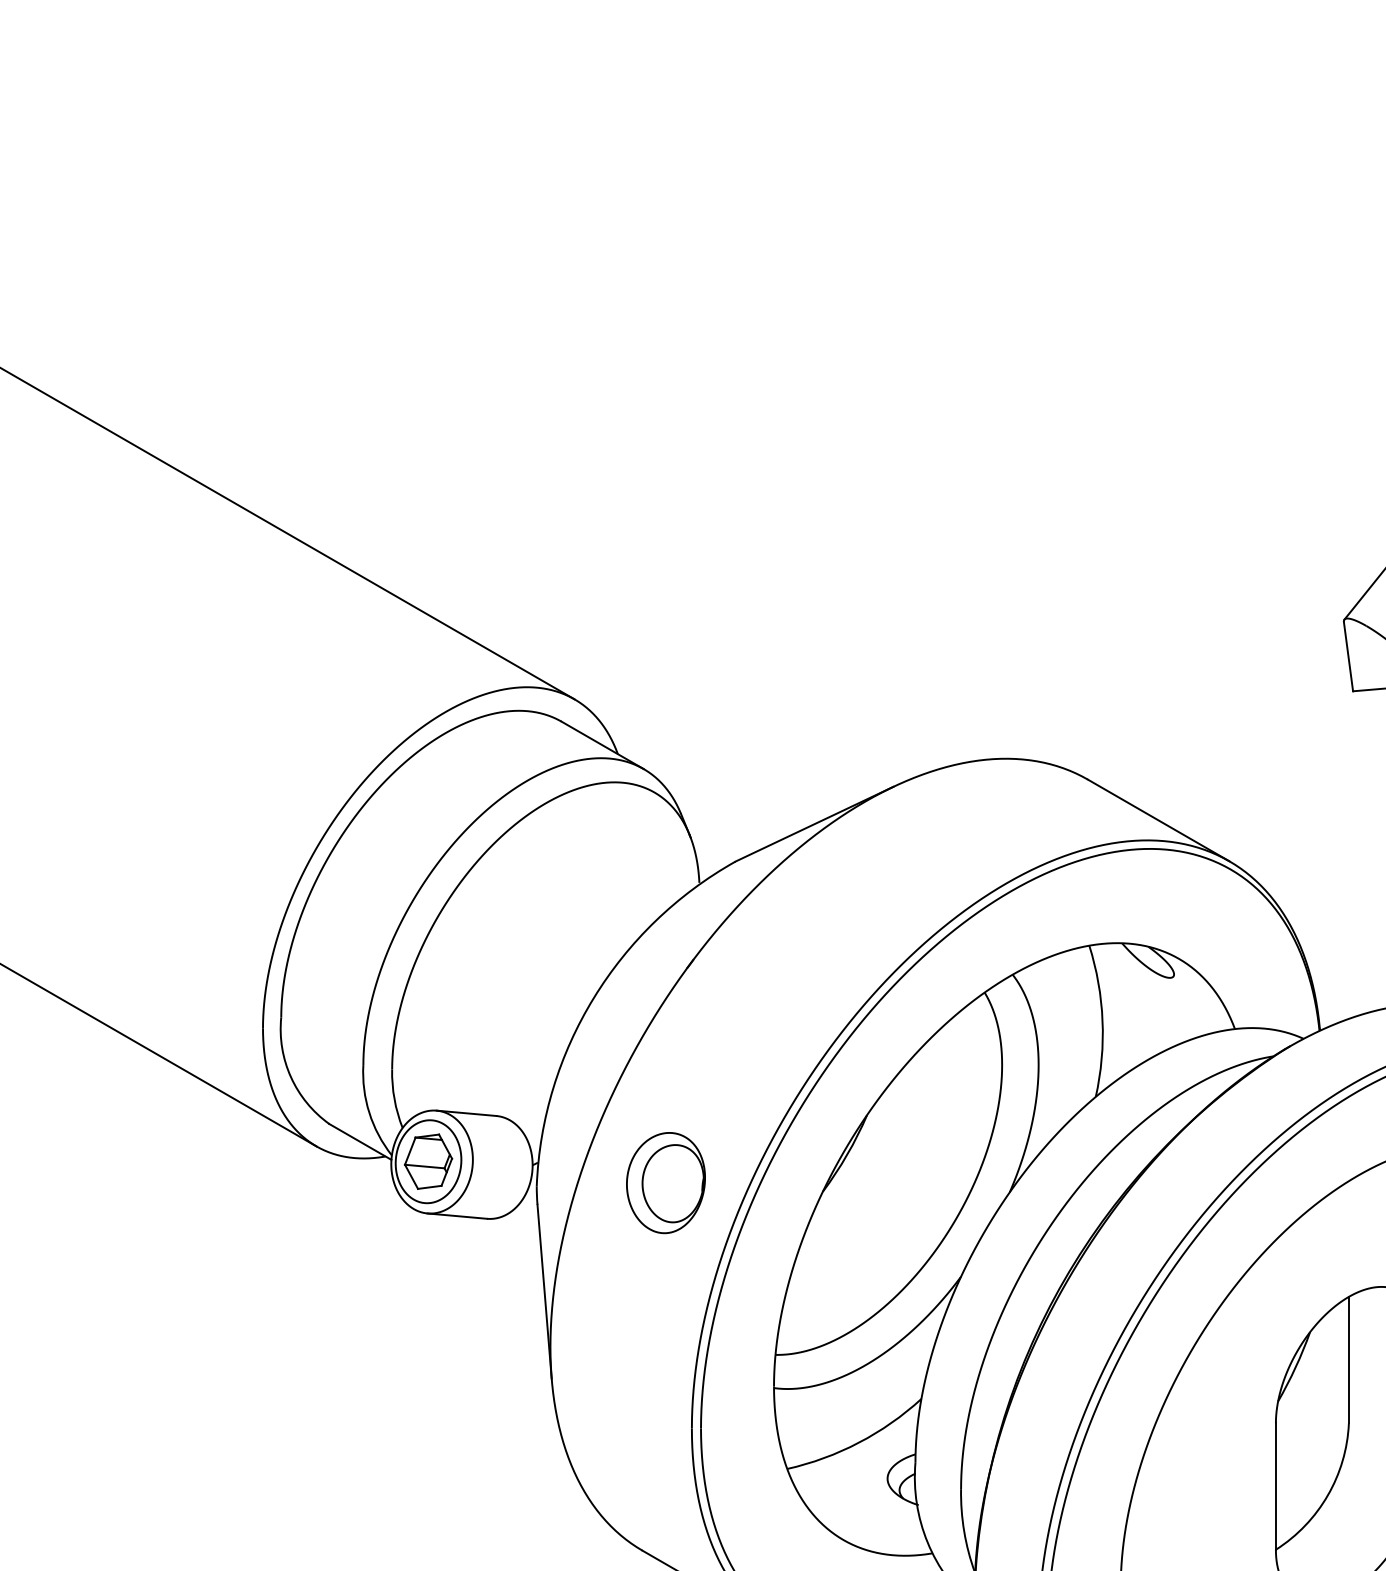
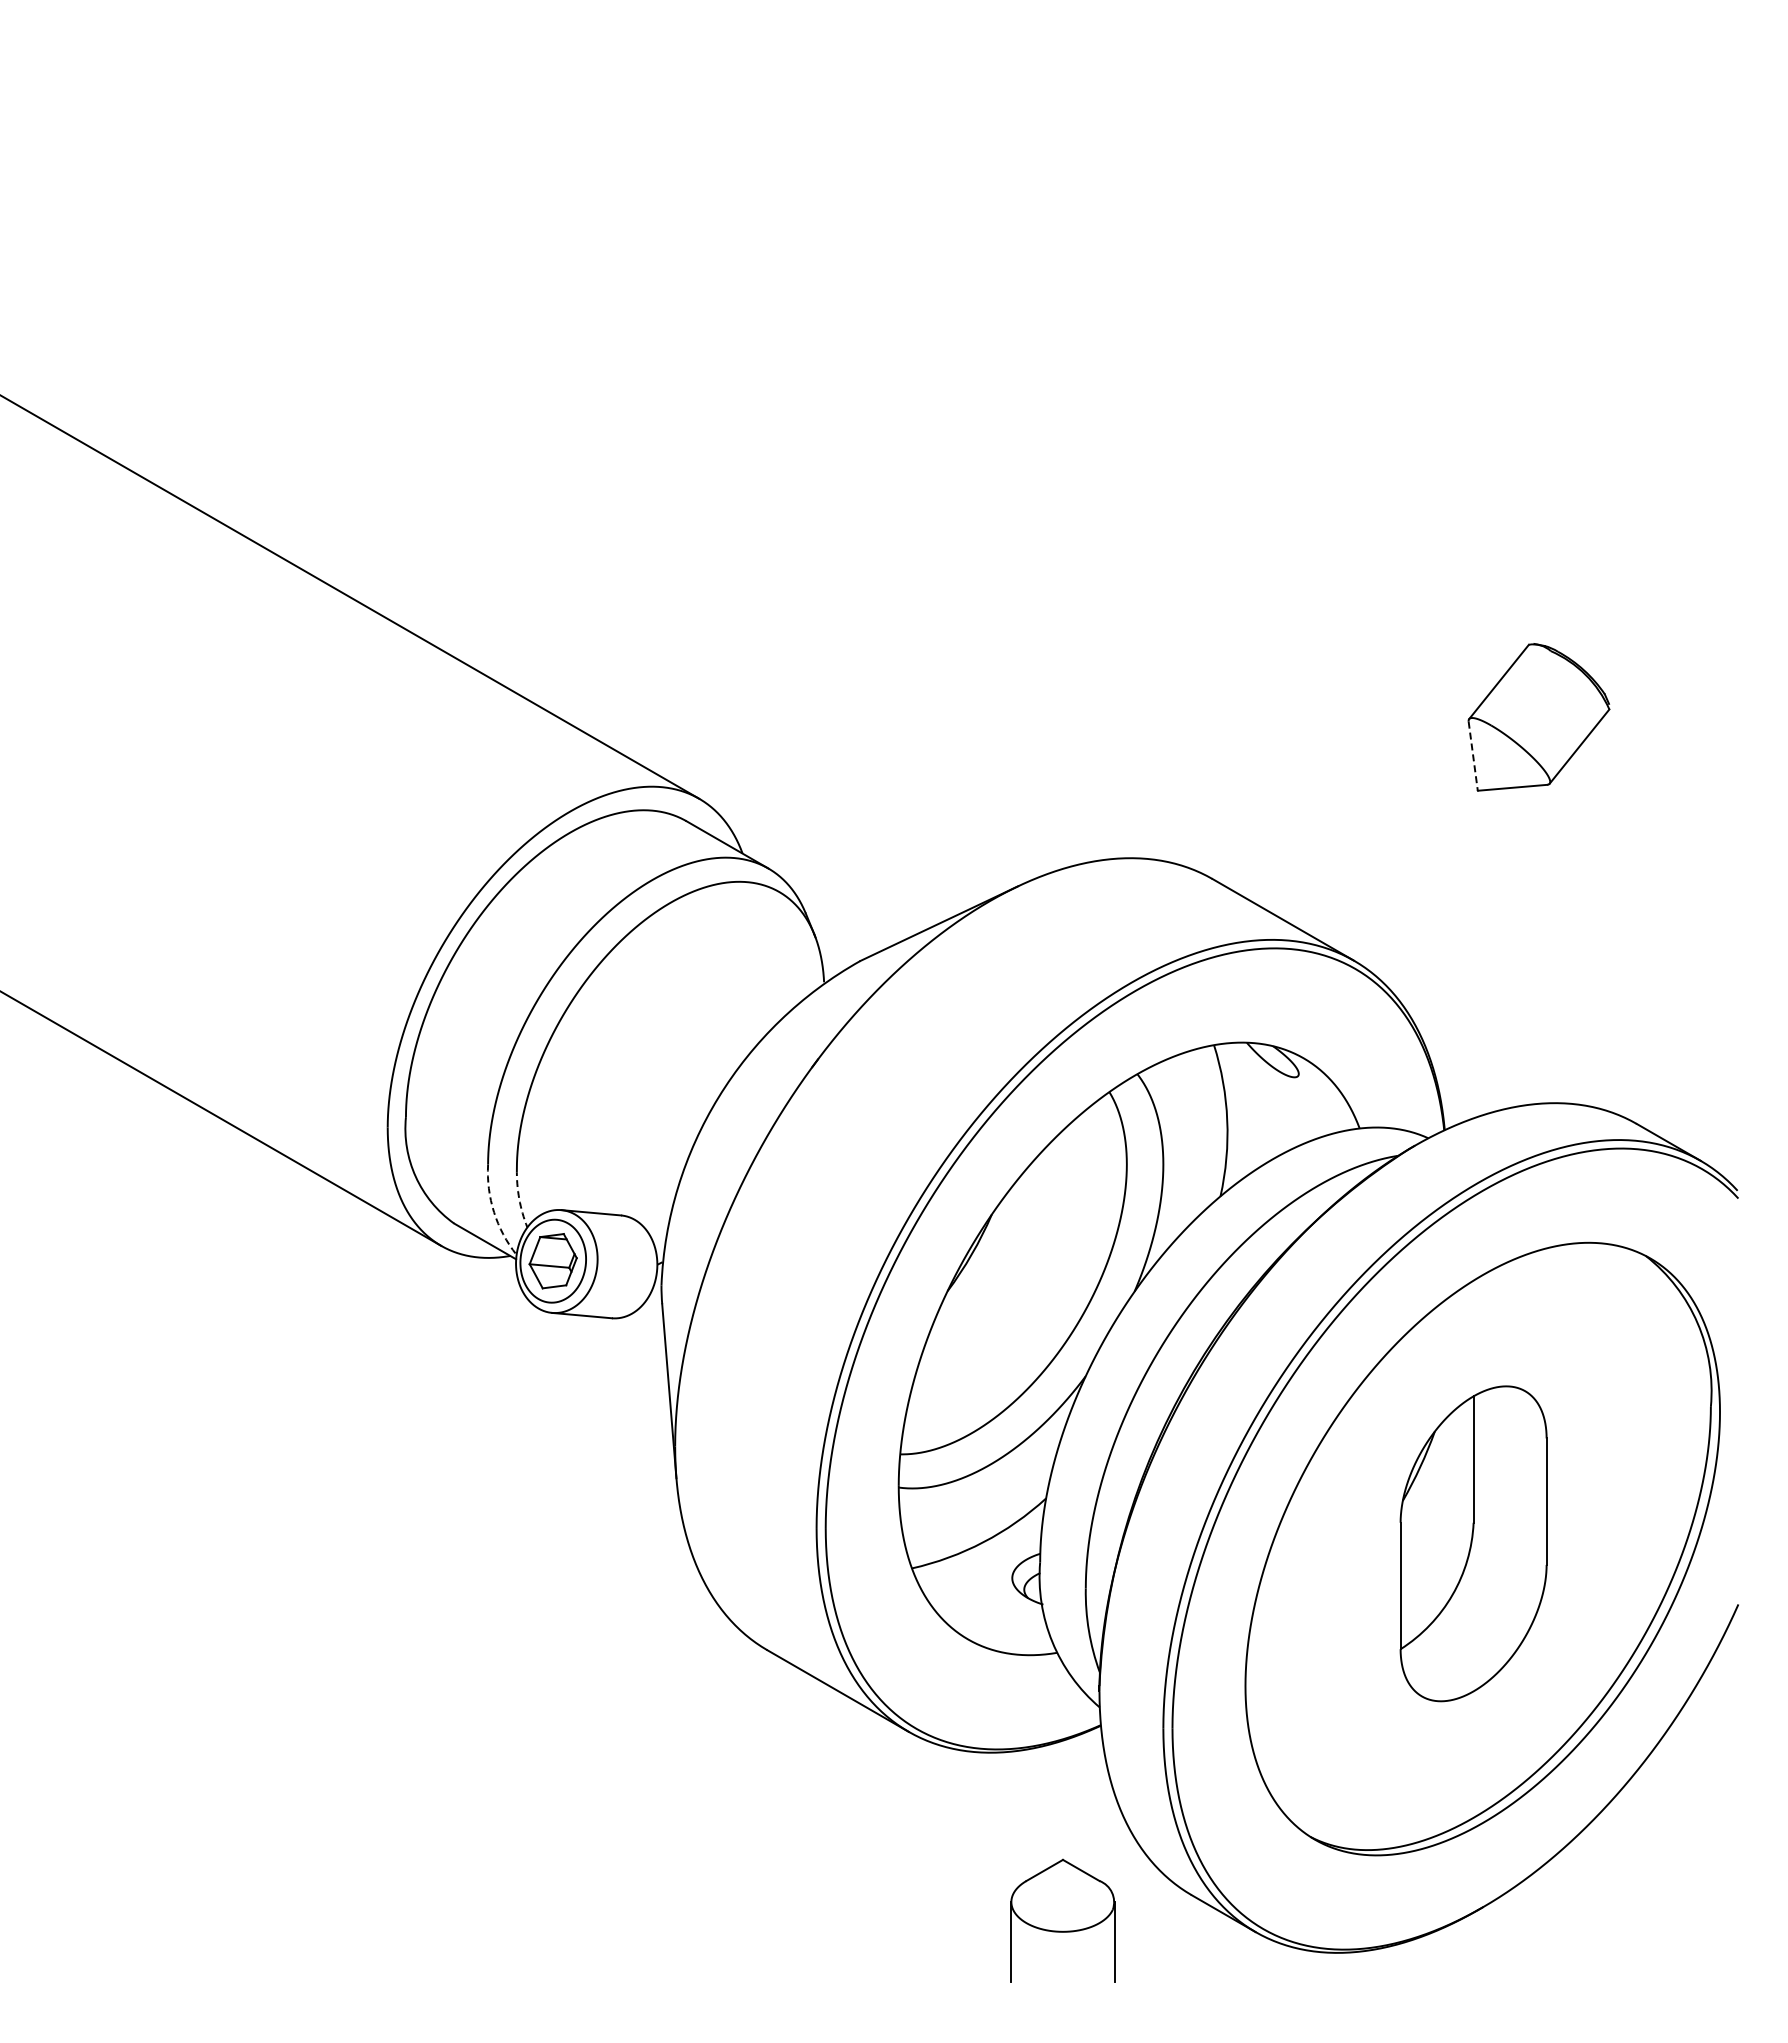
line: (1348, 657) -> (1473, 756), solid -> dashed
arc: (394, 1099) -> (519, 1198), solid -> dashed
arc: (369, 1113) -> (494, 1212), solid -> dashed
part: (665, 1183) -> (790, 1282), removed

